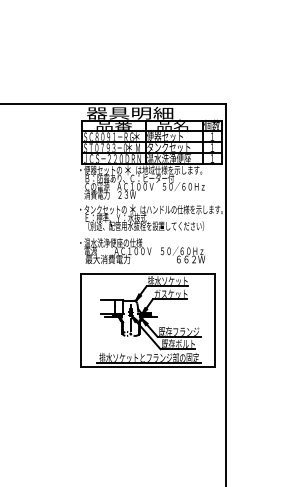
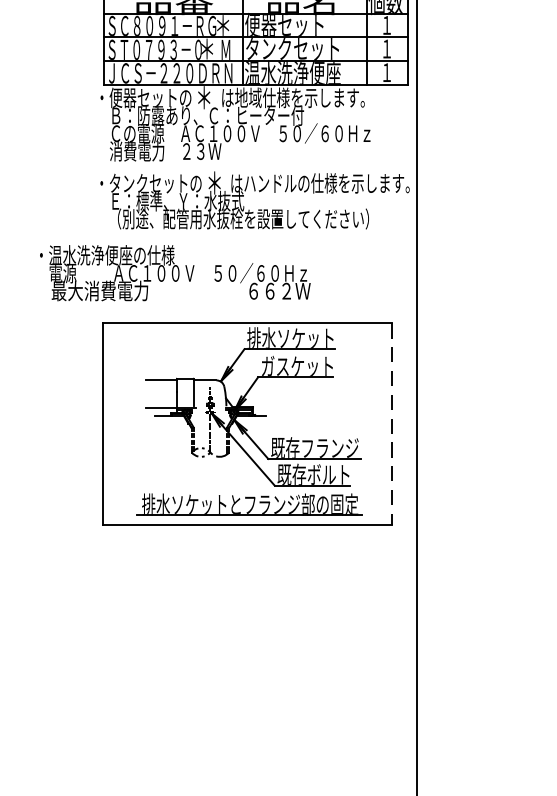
text: (142, 250) -> (174, 271), moved
line: (214, 320) -> (391, 423), solid -> dashed

